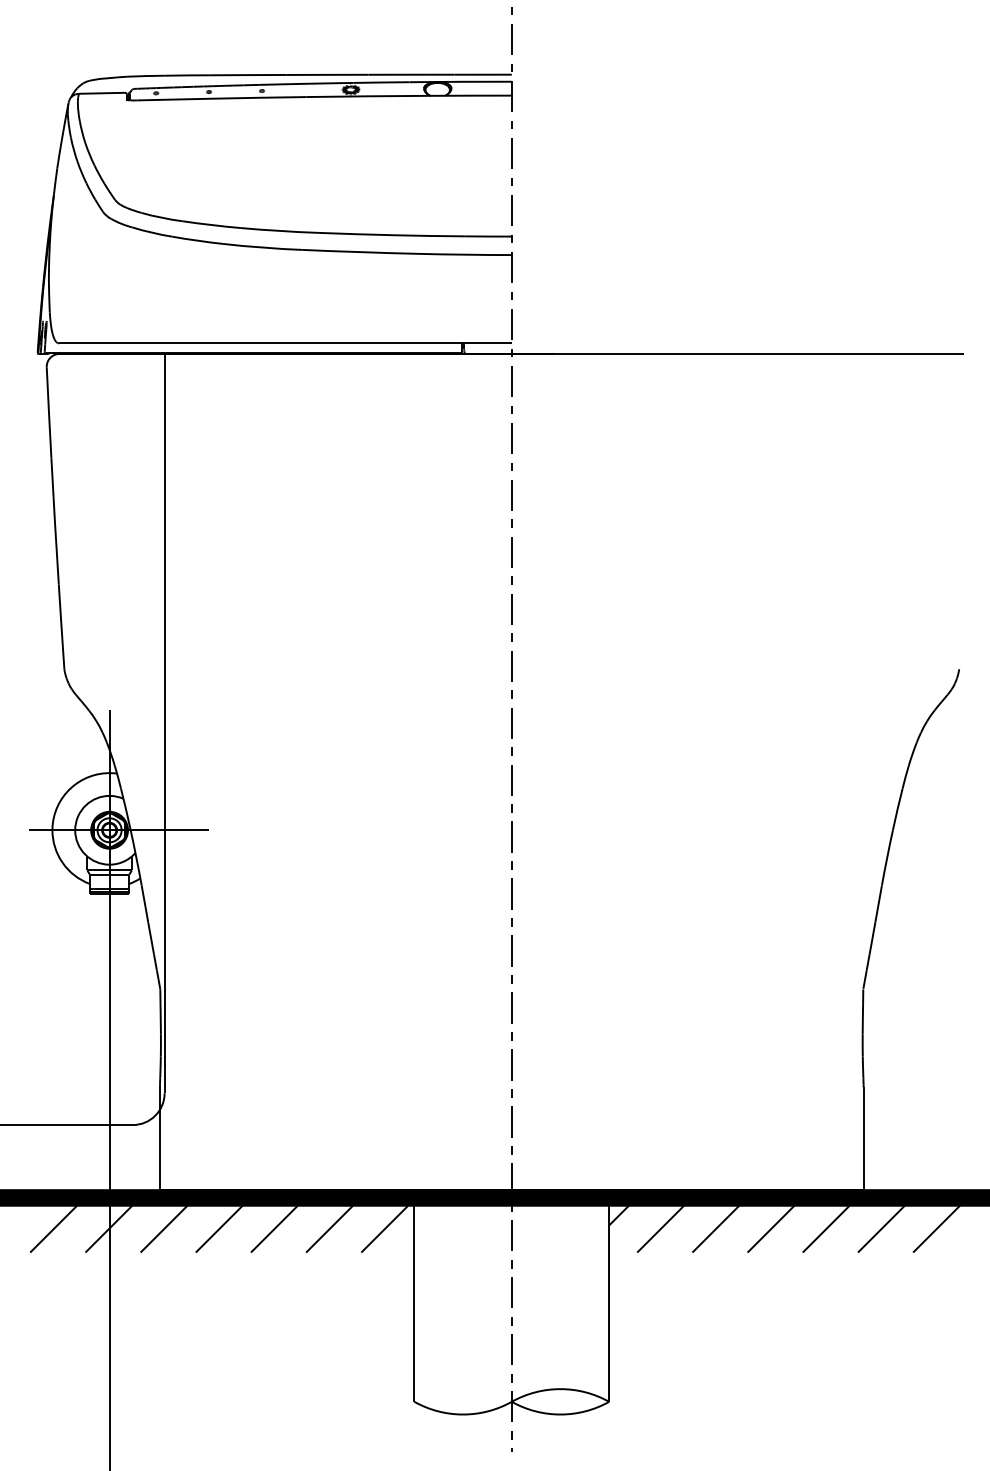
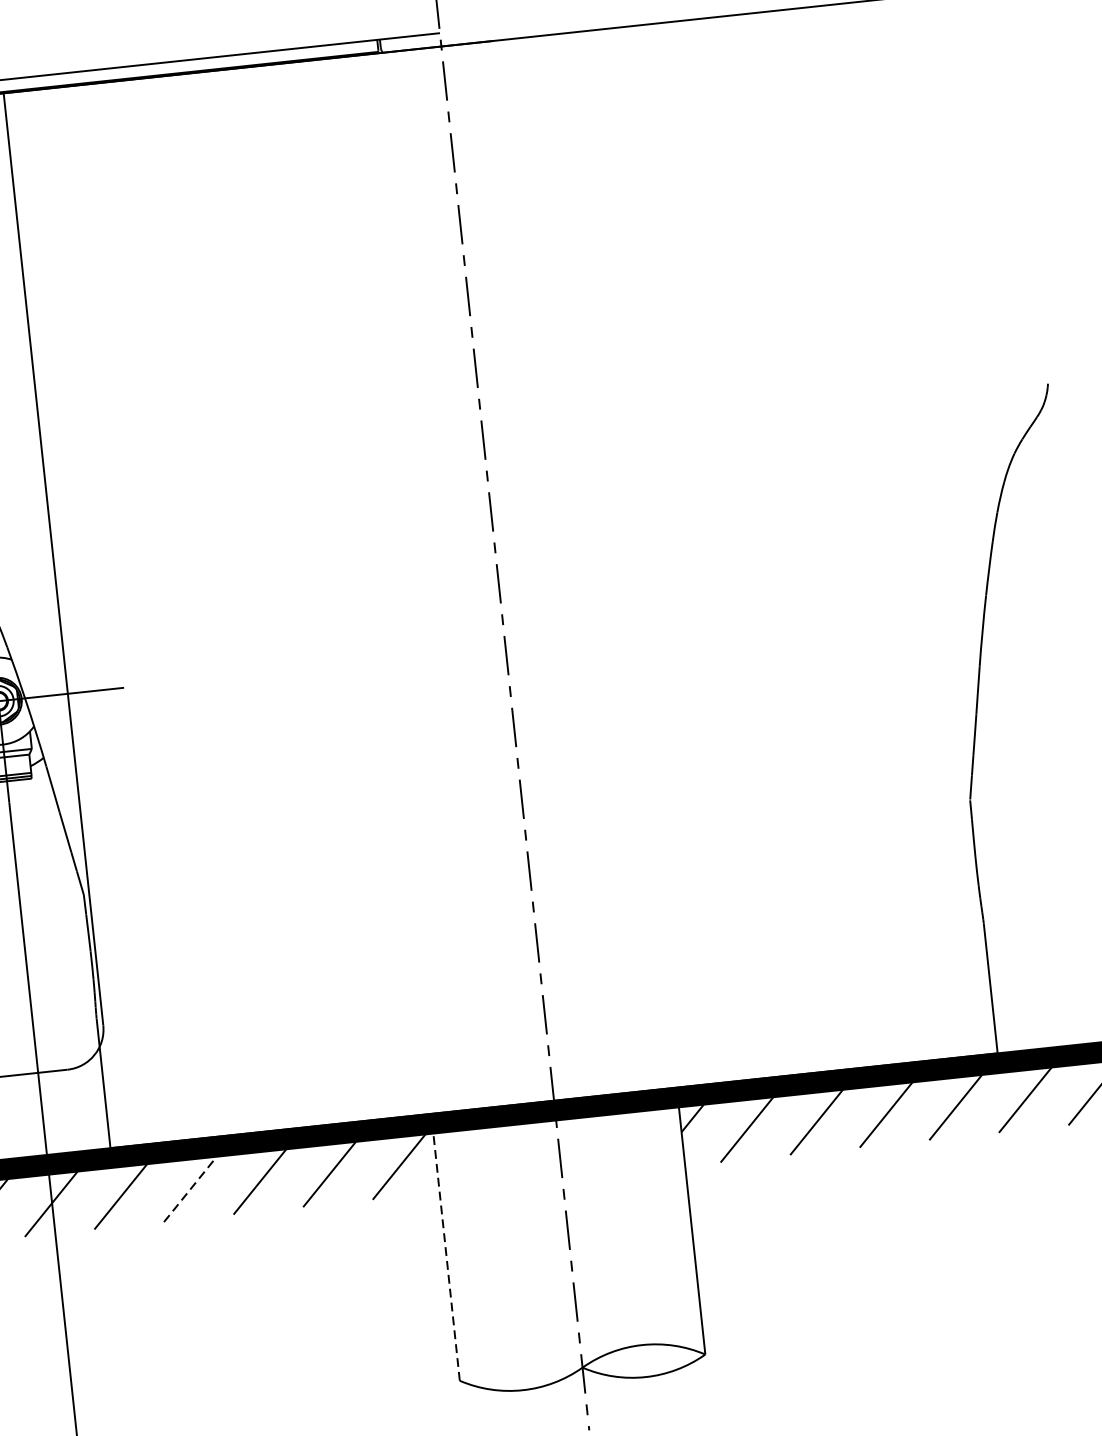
line: (219, 1228) -> (190, 1188), solid -> dashed
line: (414, 1295) -> (445, 1246), solid -> dashed

